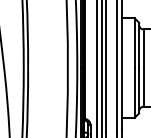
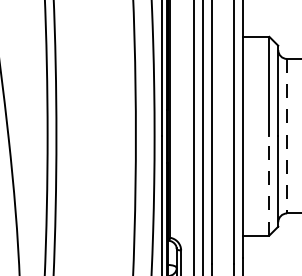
line: (143, 68) -> (286, 137), solid -> dashed
line: (134, 92) -> (268, 184), solid -> dashed

